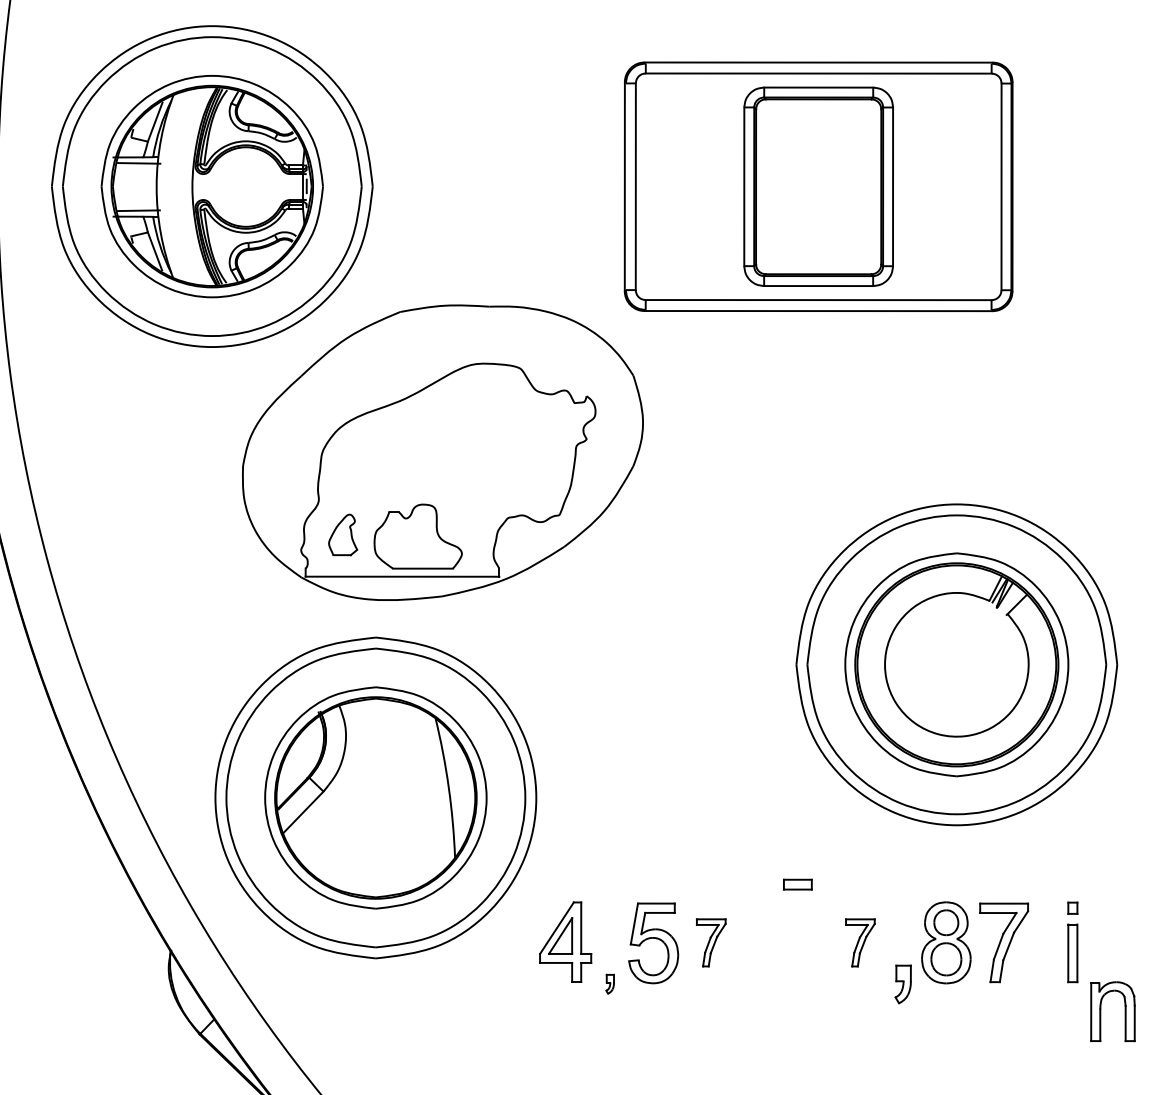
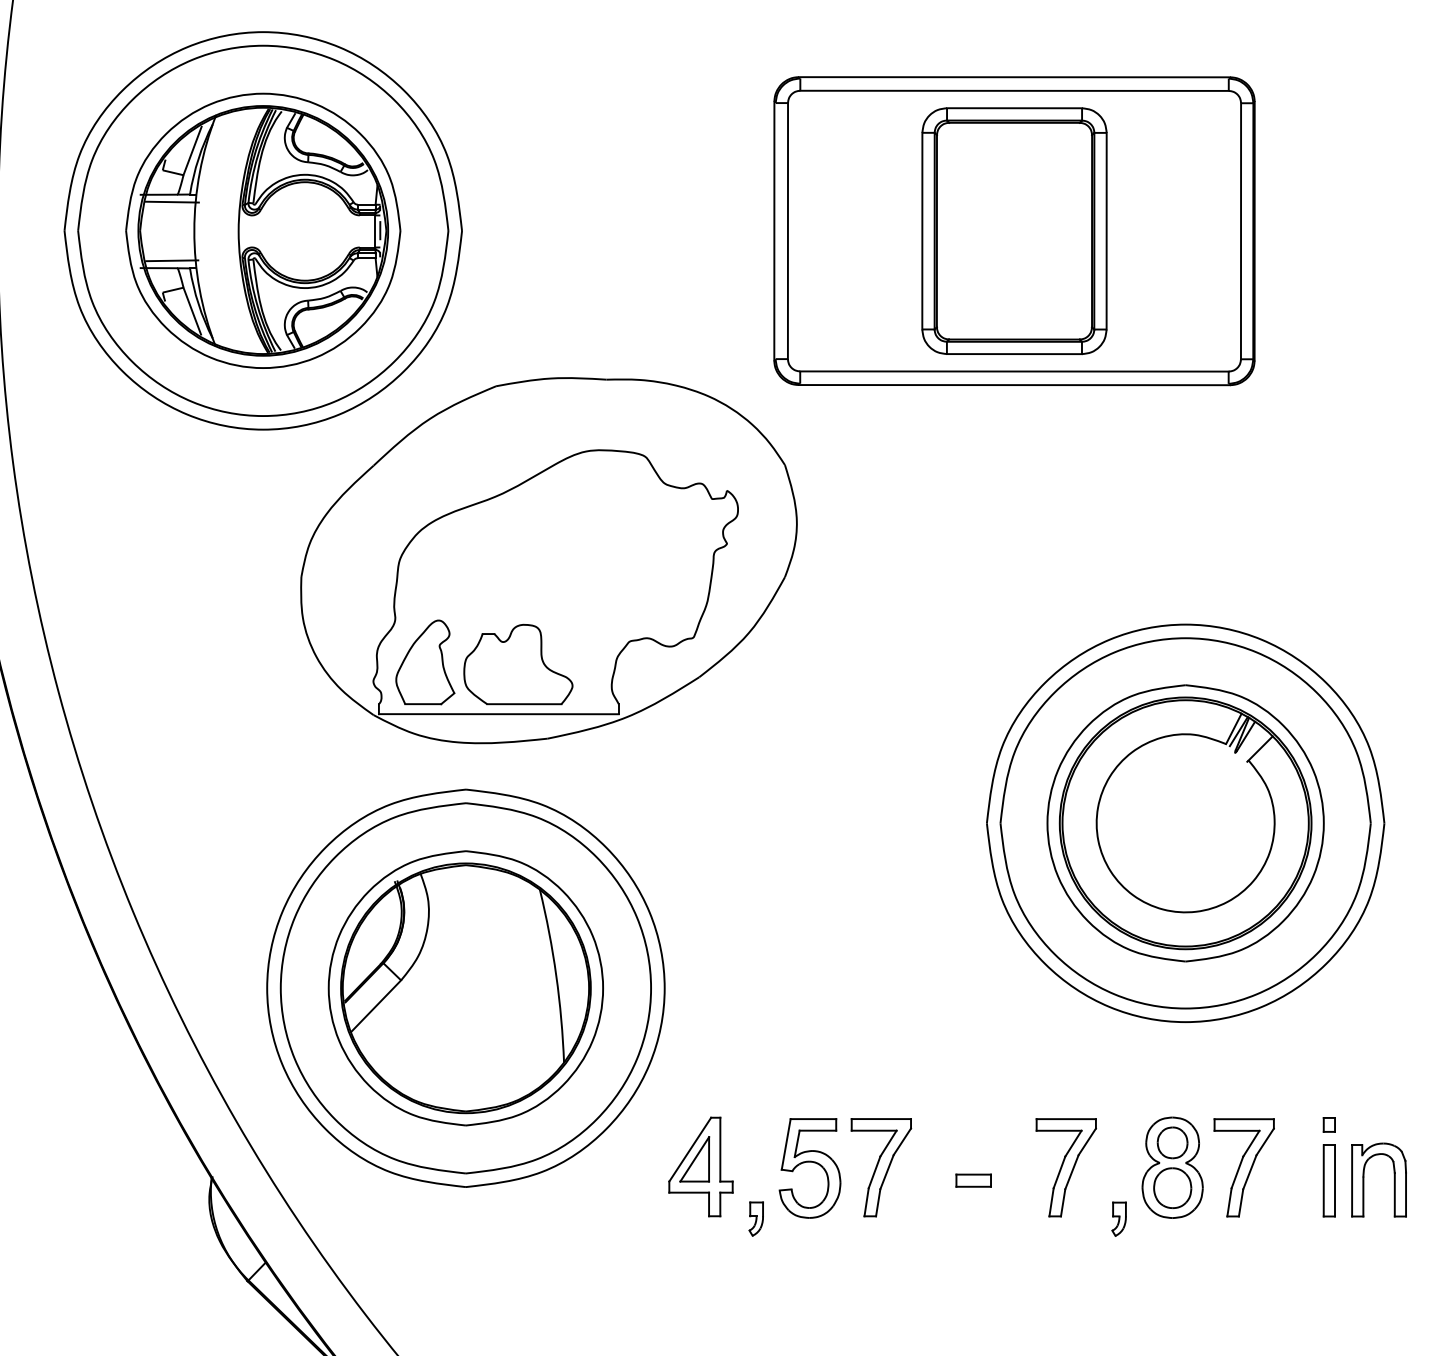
part: (343, 534) -> (425, 662), size x1.67
part: (797, 884) -> (973, 1180), moved
part: (711, 942) -> (881, 1167), size x1.67
part: (859, 942) -> (1065, 1167), size x1.67
part: (609, 983) -> (755, 1218), size x1.43
part: (902, 983) -> (1118, 1218), size x0.71
part: (1101, 1011) -> (1364, 1179), moved

